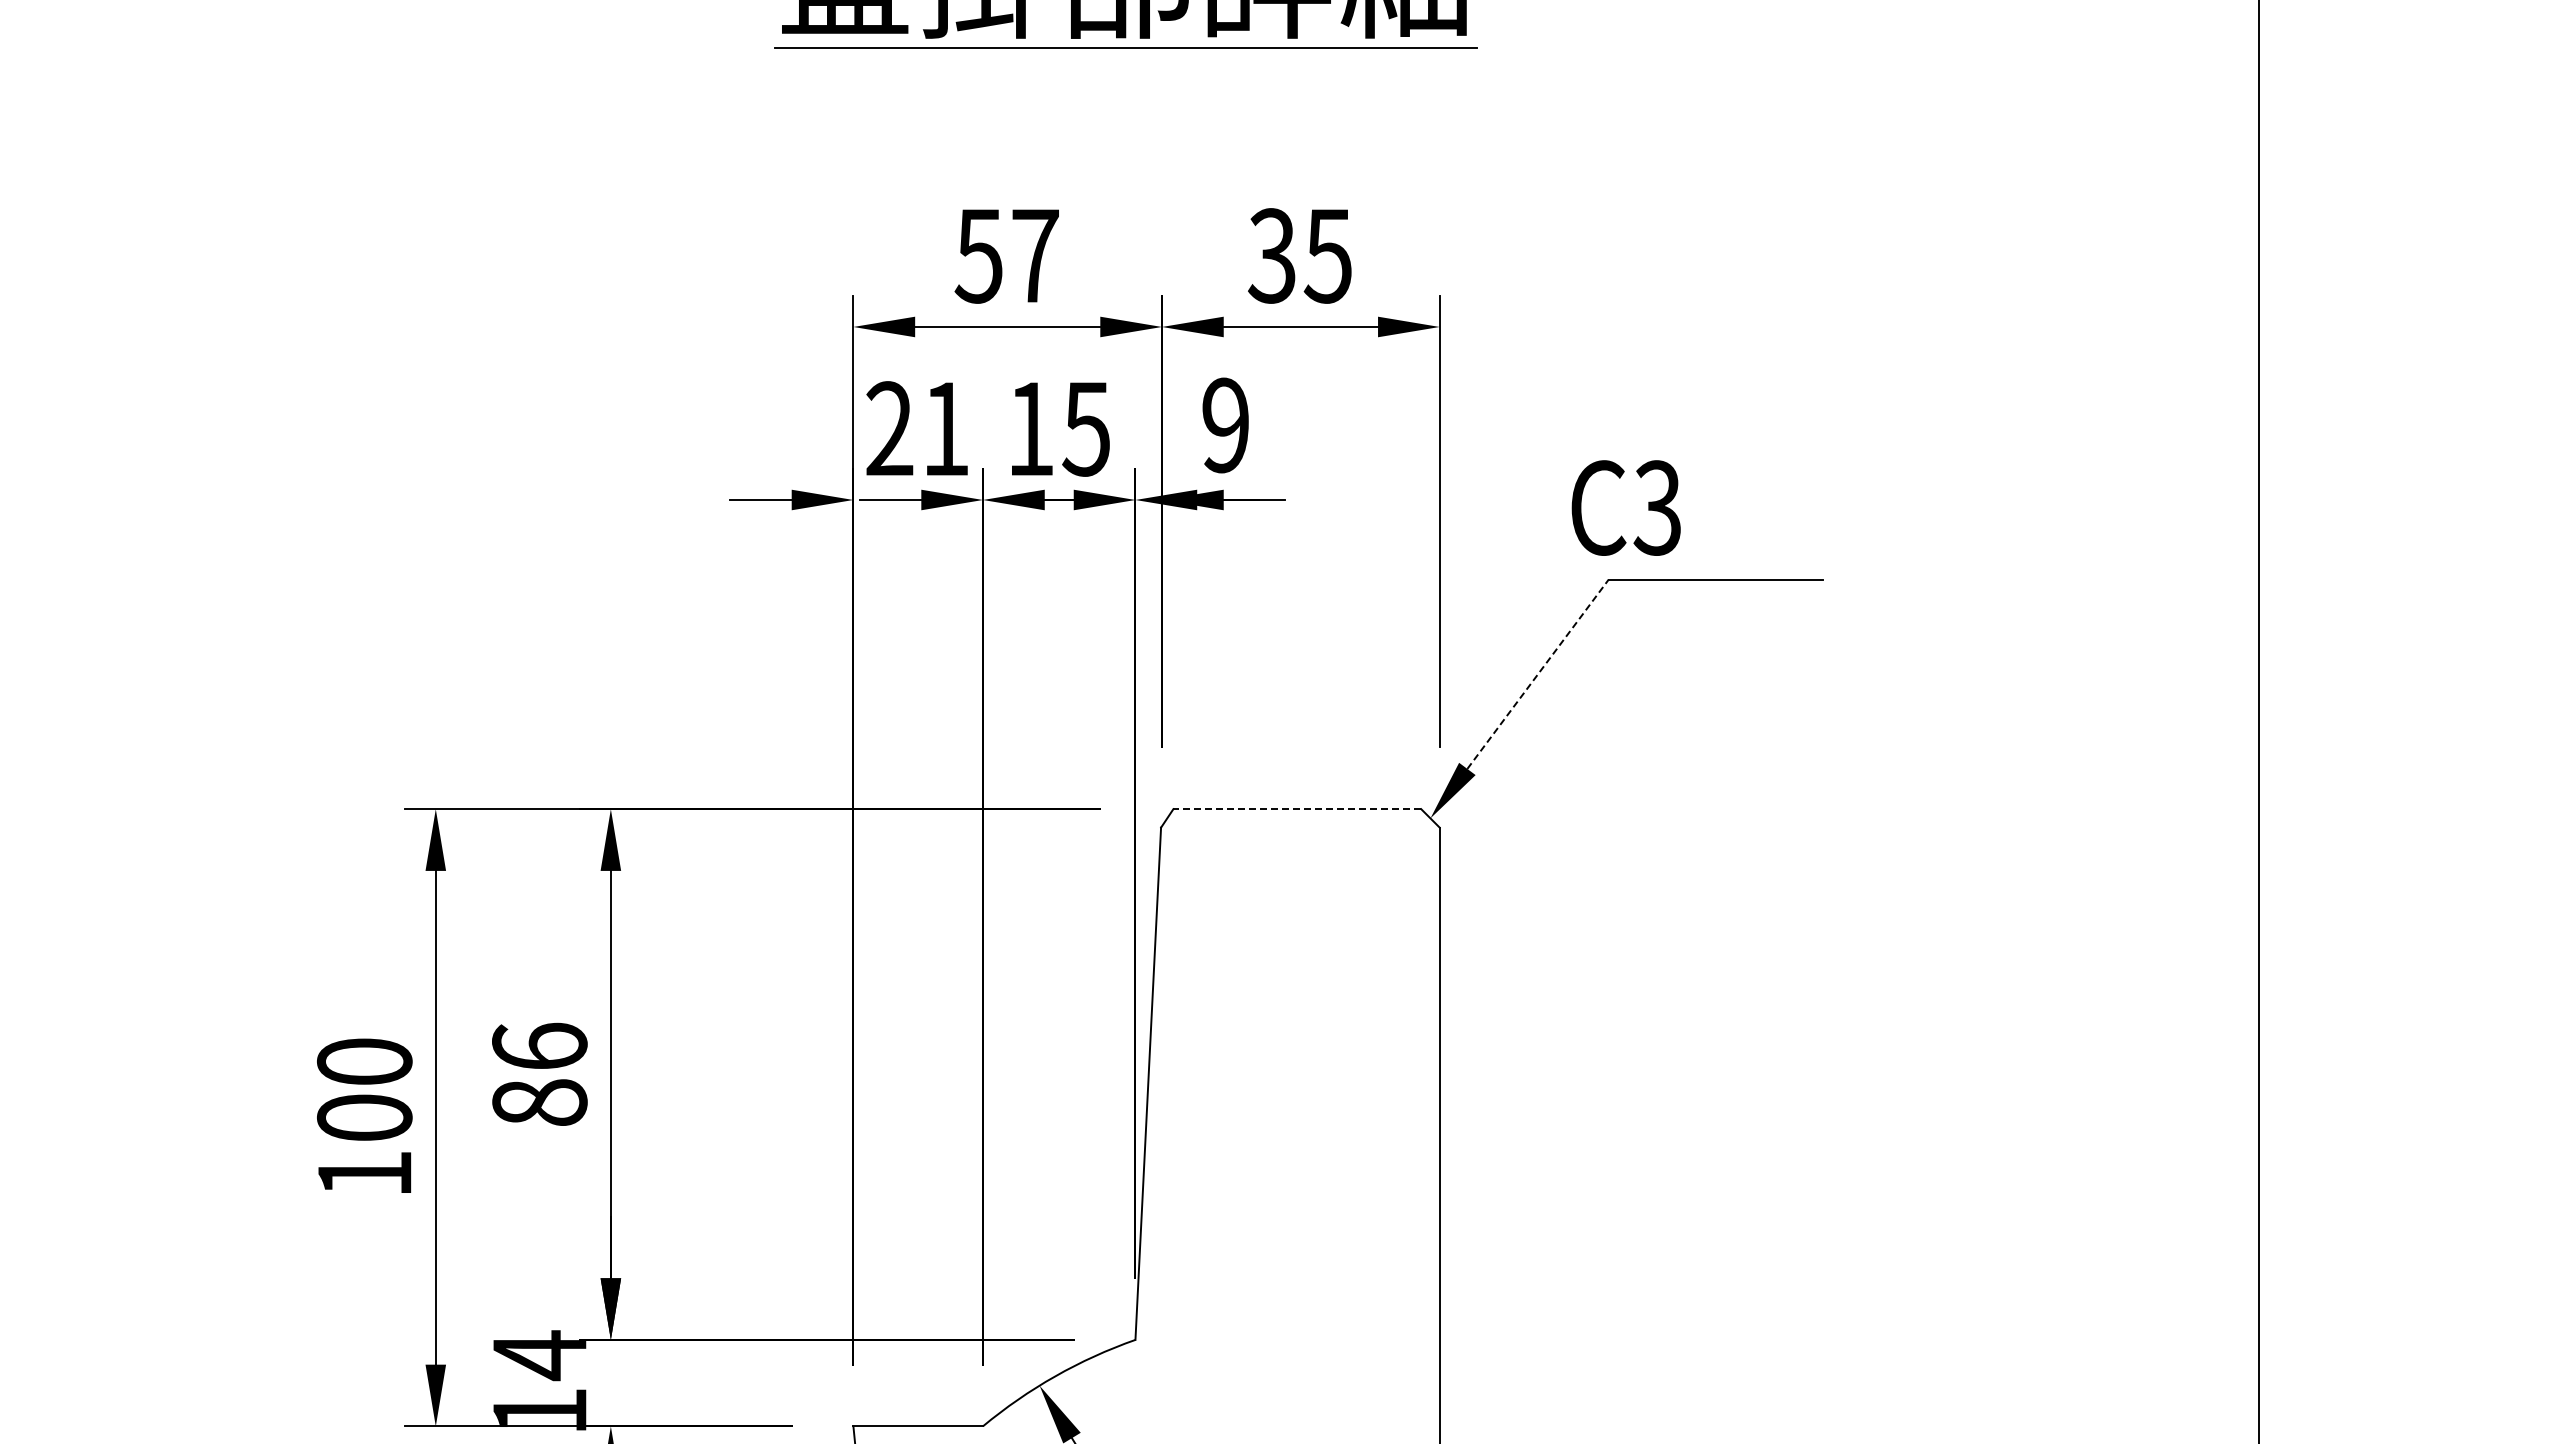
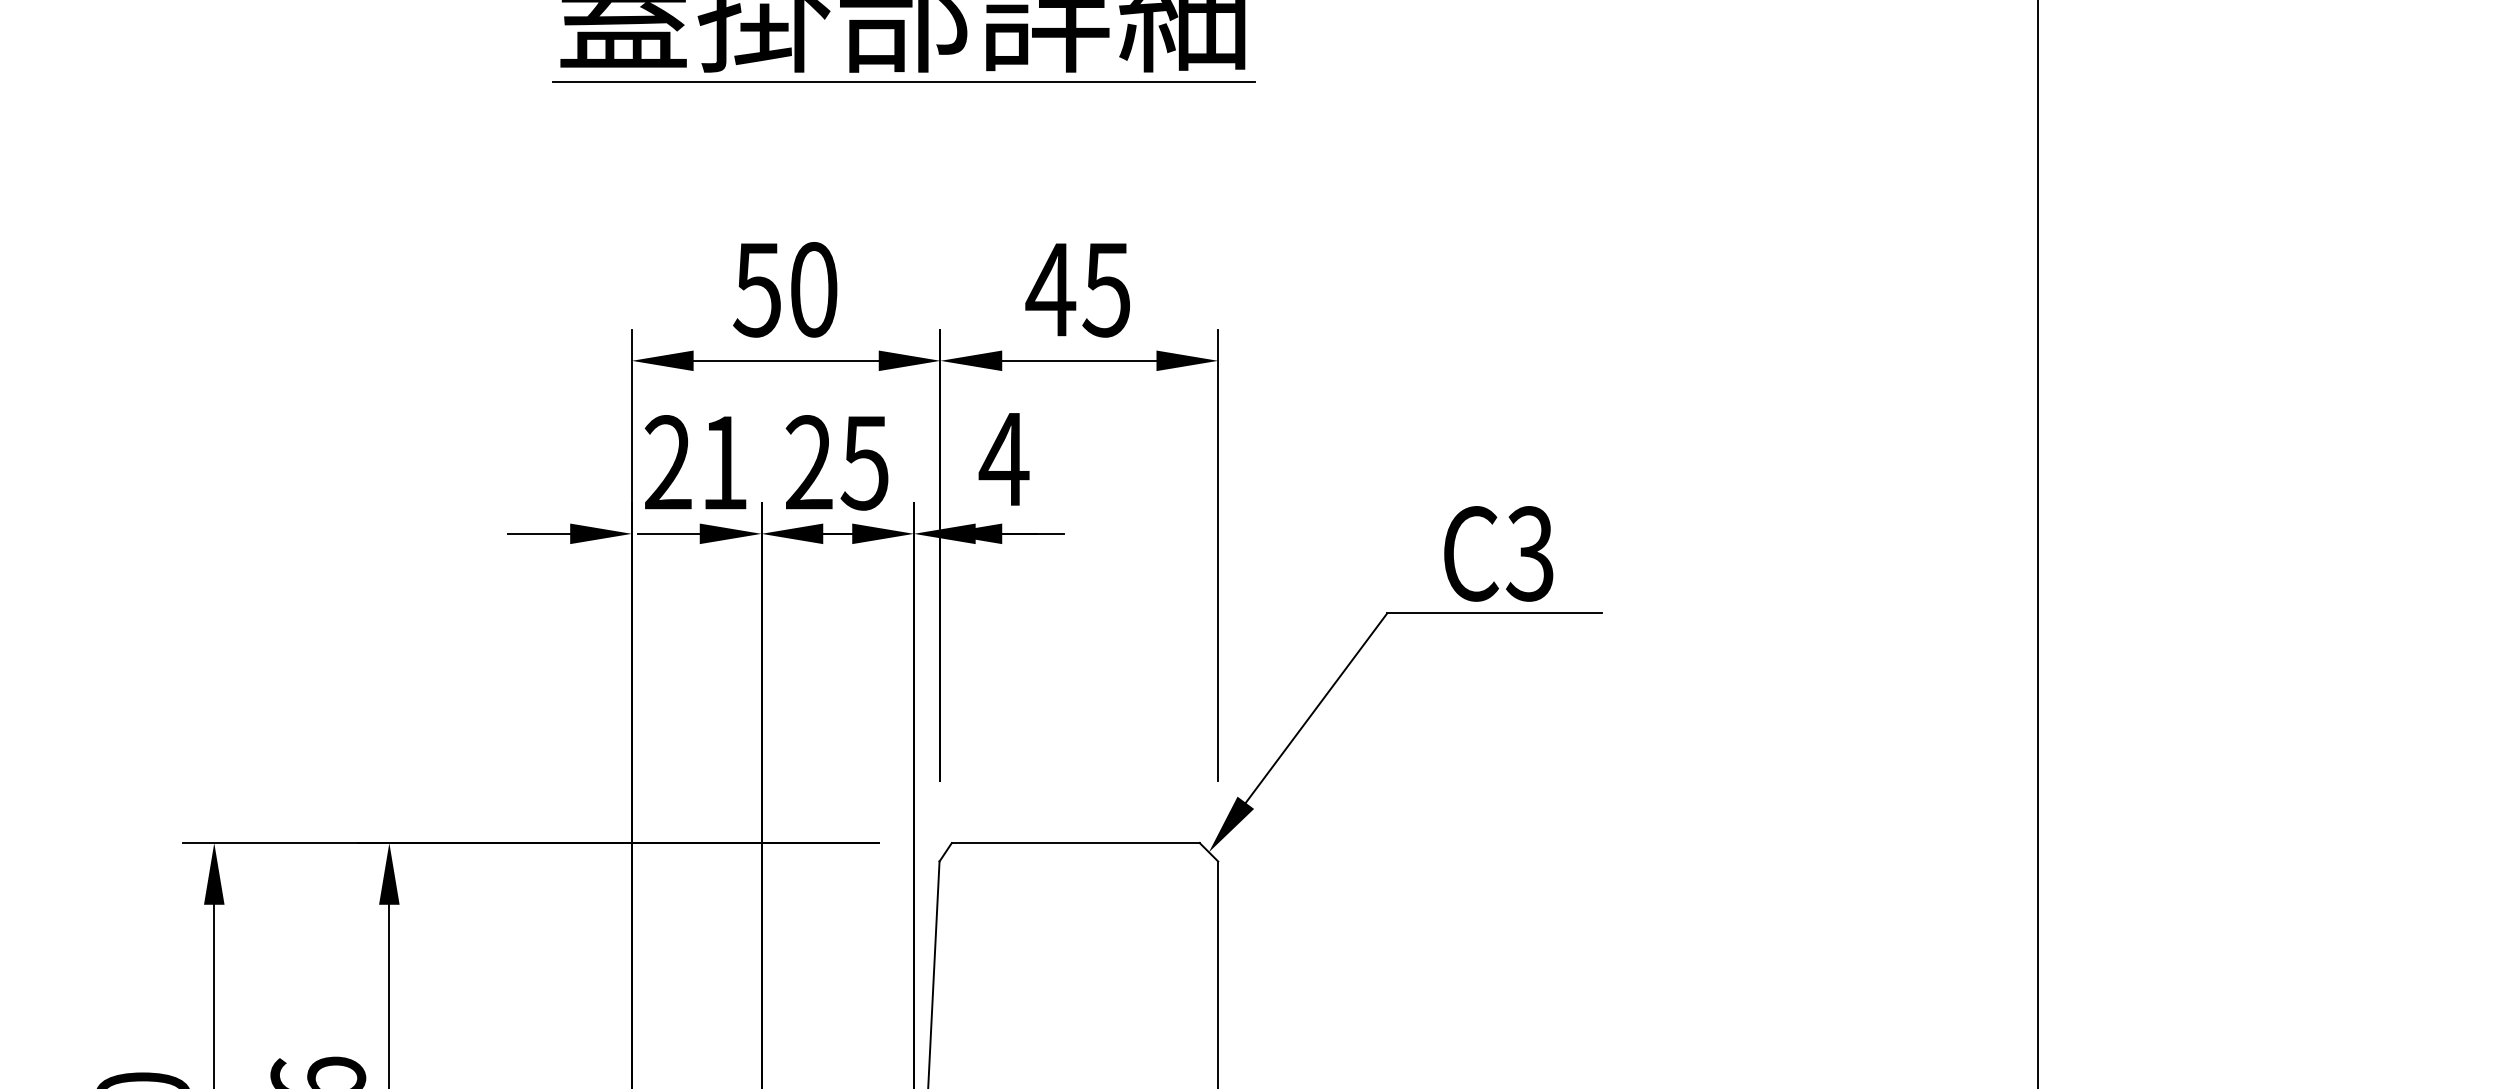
text: (1035, 255) -> (813, 289), 57 -> 50
text: (1271, 255) -> (1049, 289), 35 -> 45
text: (1225, 425) -> (1003, 459), 9 -> 4
text: (1030, 428) -> (808, 462), 15 -> 25
text: (1625, 507) -> (1497, 553), moved
line: (1538, 673) -> (1316, 707), dashed -> solid
line: (1297, 809) -> (1075, 843), dashed -> solid

